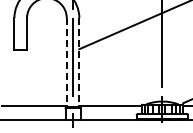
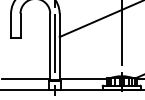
line: (66, 62) -> (50, 47), dashed -> solid
line: (79, 62) -> (59, 47), dashed -> solid

